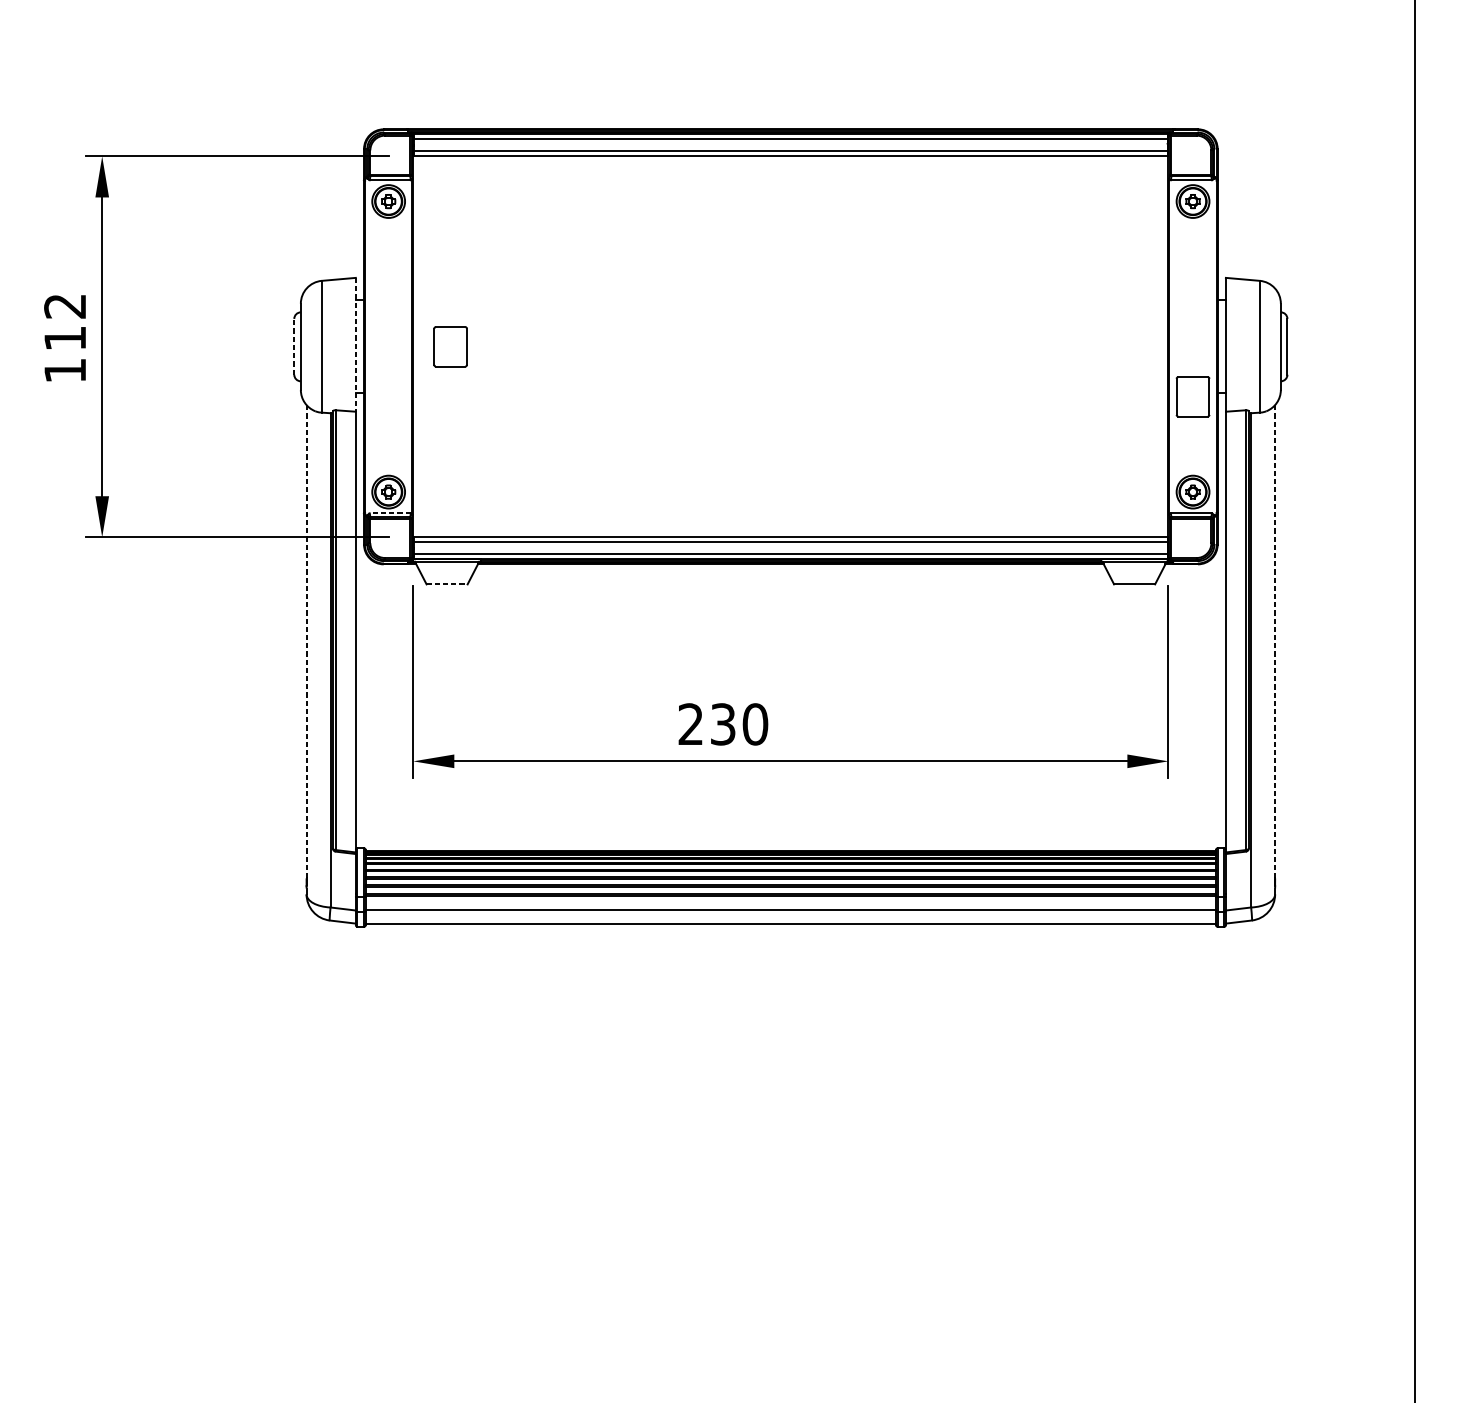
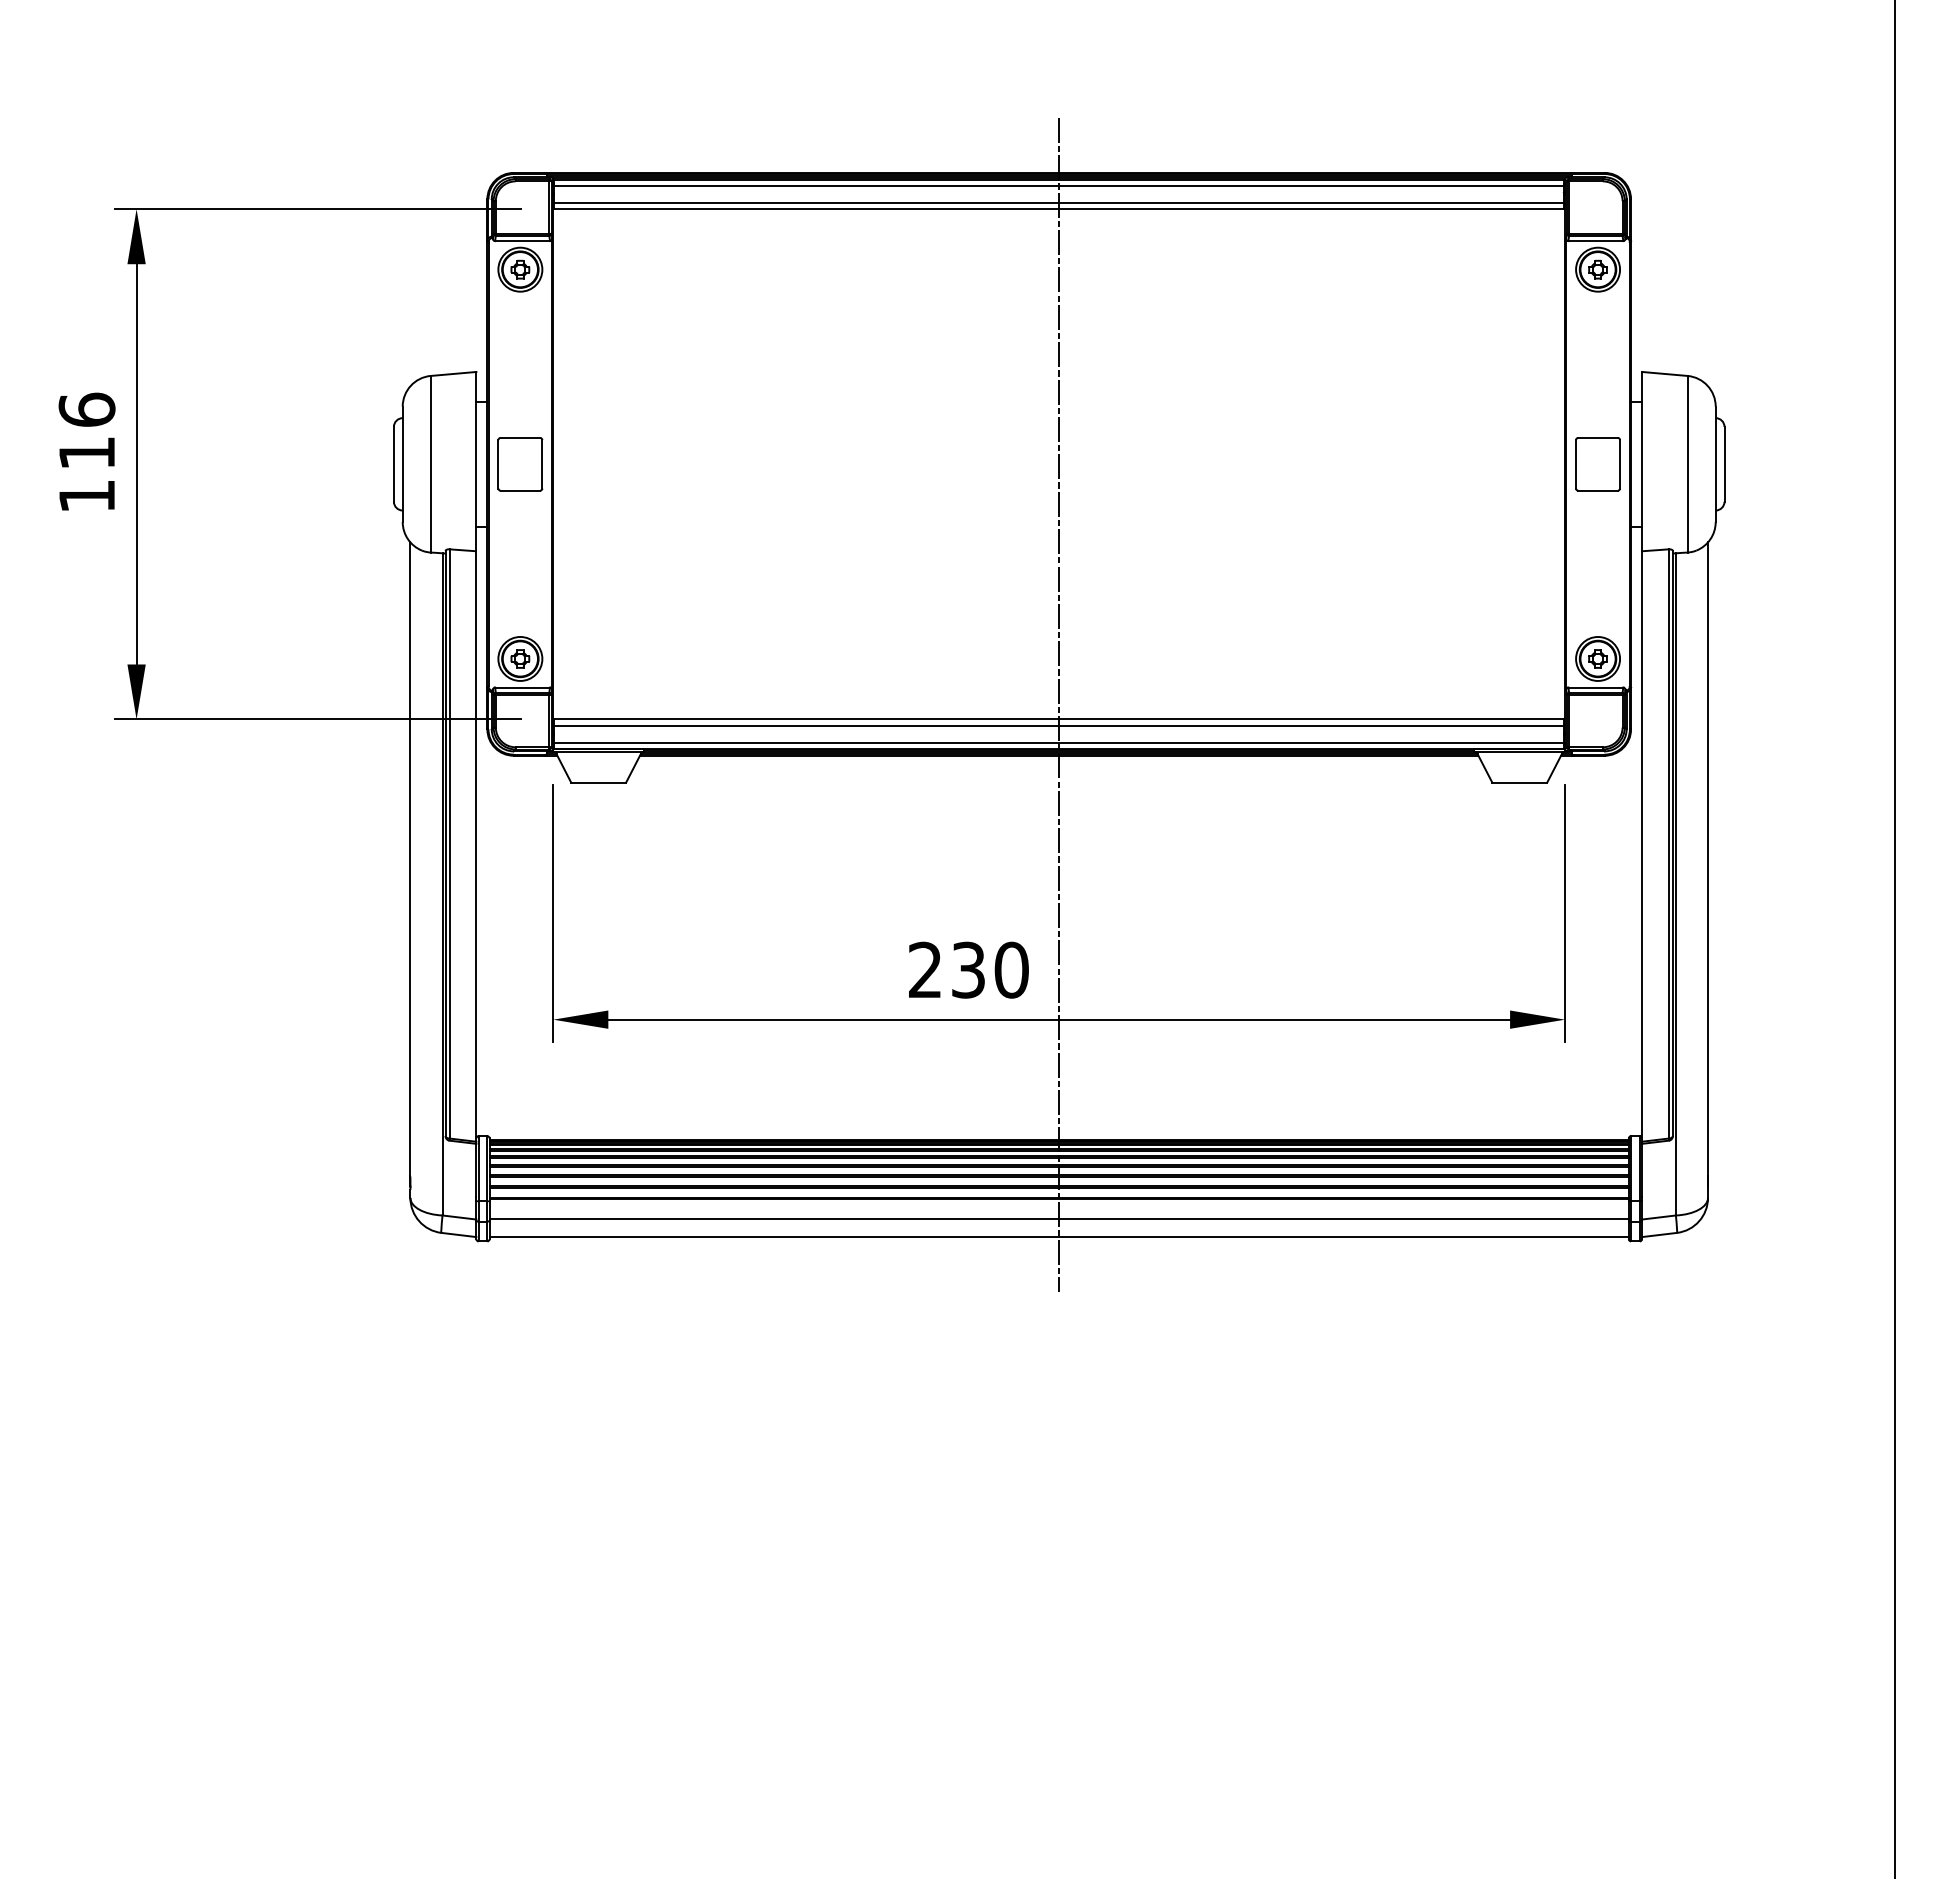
text: (64, 305) -> (86, 409), 112 -> 116
line: (355, 344) -> (476, 461), dashed -> solid
line: (293, 346) -> (393, 463), dashed -> solid
part: (450, 346) -> (520, 464), moved
part: (1192, 396) -> (1597, 464), moved
line: (390, 513) -> (522, 687), dashed -> solid
line: (791, 526) -> (1059, 704), added
line: (447, 584) -> (599, 782), dashed -> solid
line: (306, 641) -> (410, 859), dashed -> solid
line: (1275, 641) -> (1708, 858), dashed -> solid

